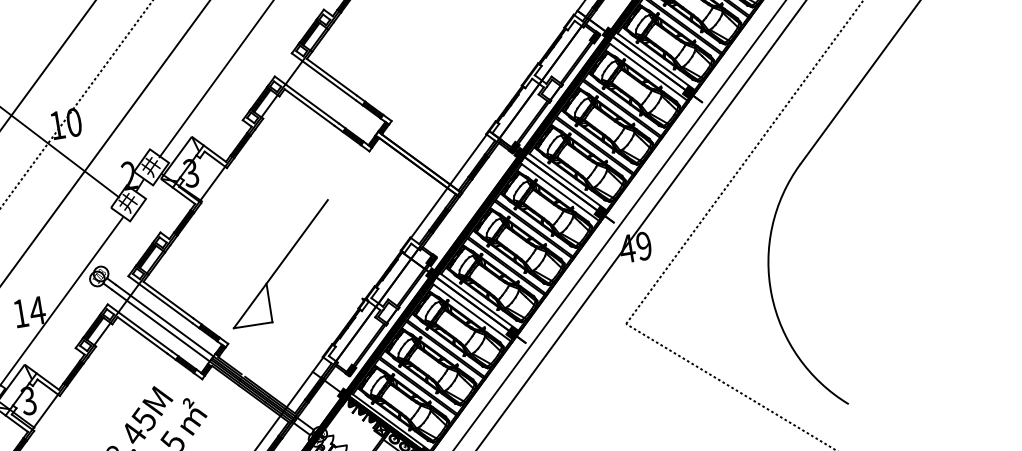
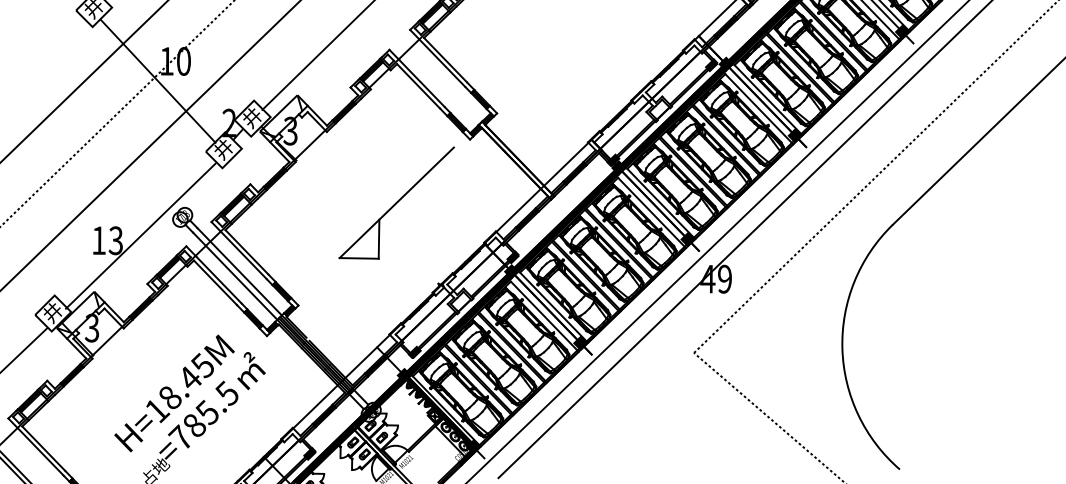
part: (280, 263) -> (396, 202), moved
text: (36, 310) -> (115, 240), 14 -> 13

